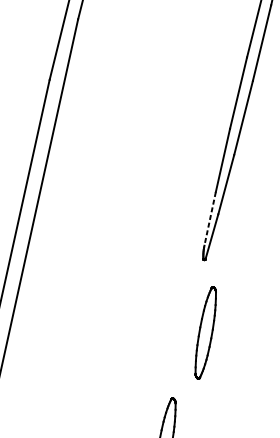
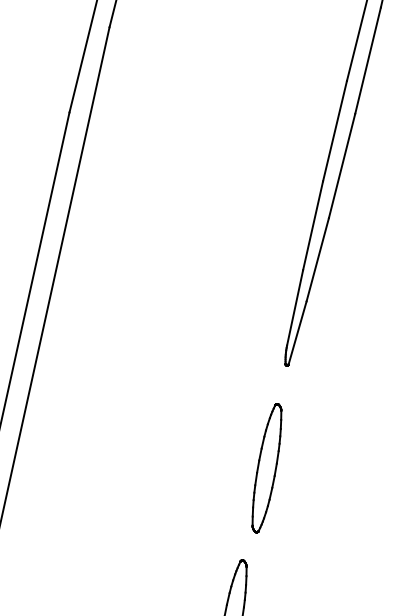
line: (210, 218) -> (295, 307), dashed -> solid
part: (205, 333) -> (266, 468), moved

